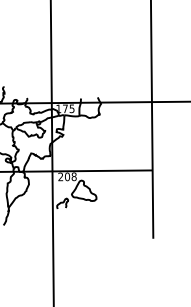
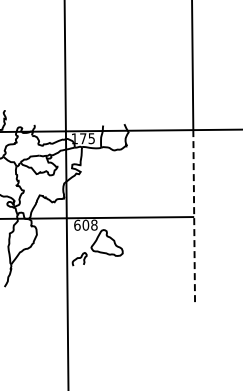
line: (152, 170) -> (194, 217), solid -> dashed
text: (60, 176) -> (77, 224), 208 -> 608

